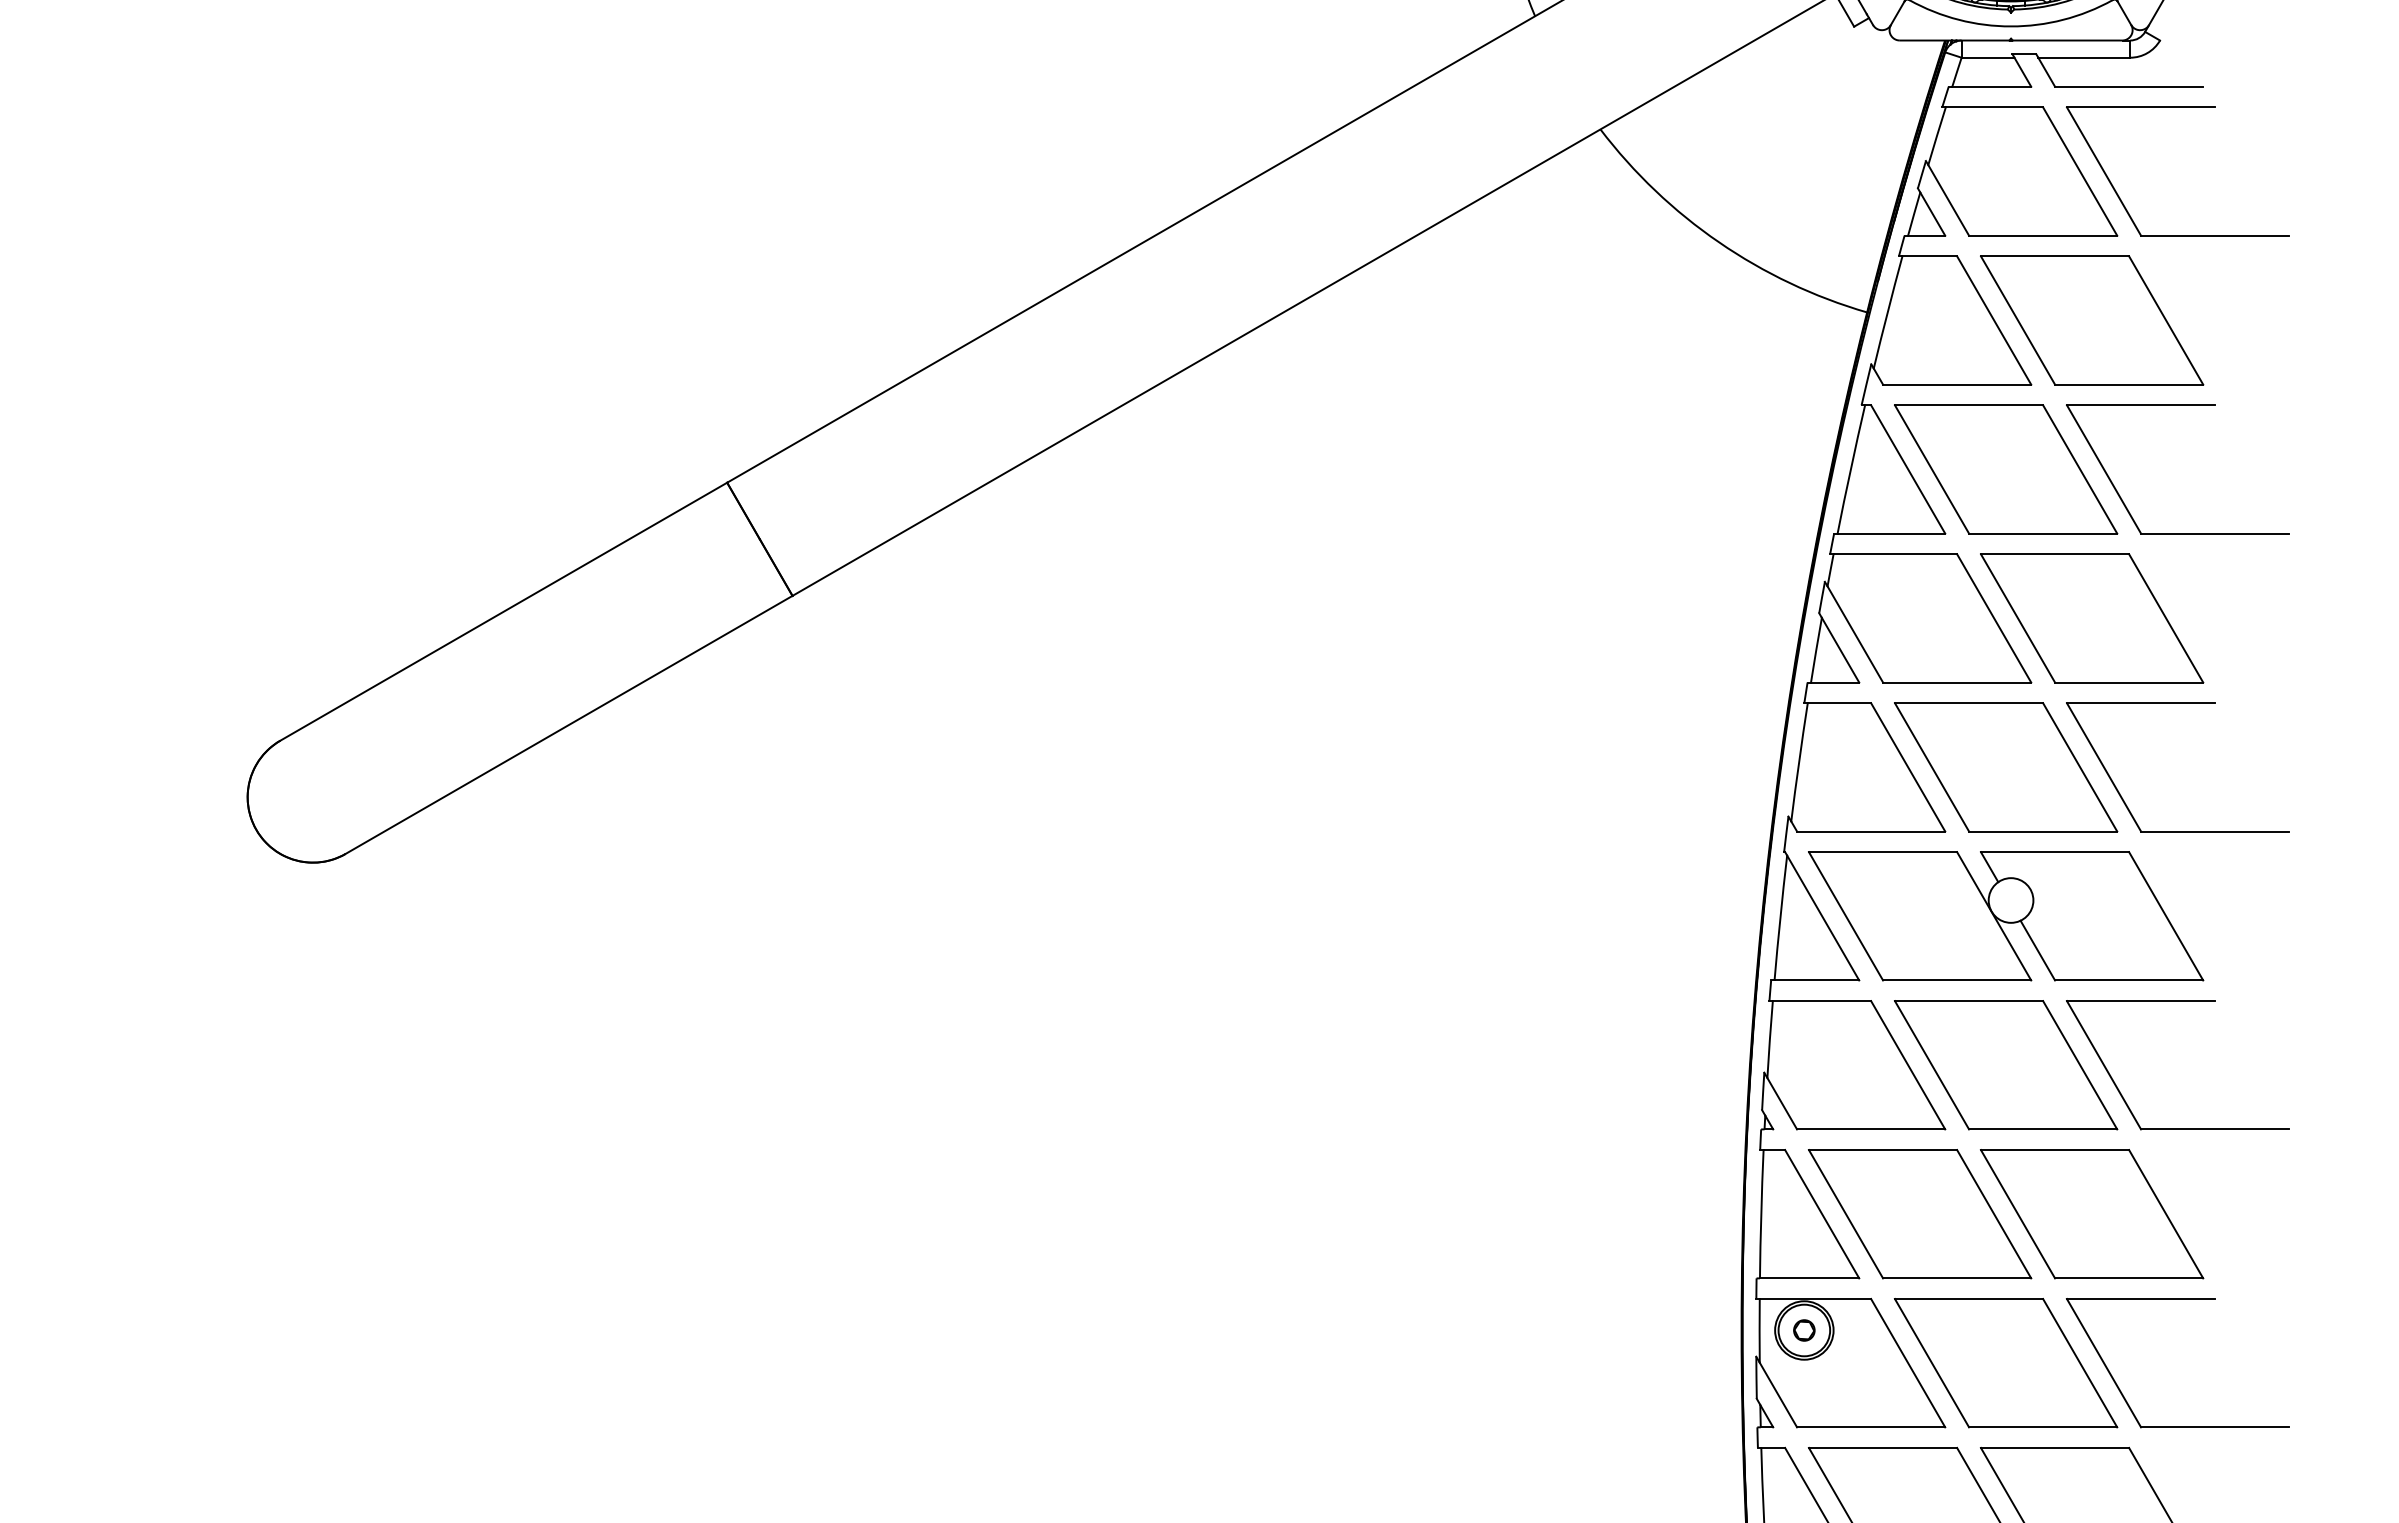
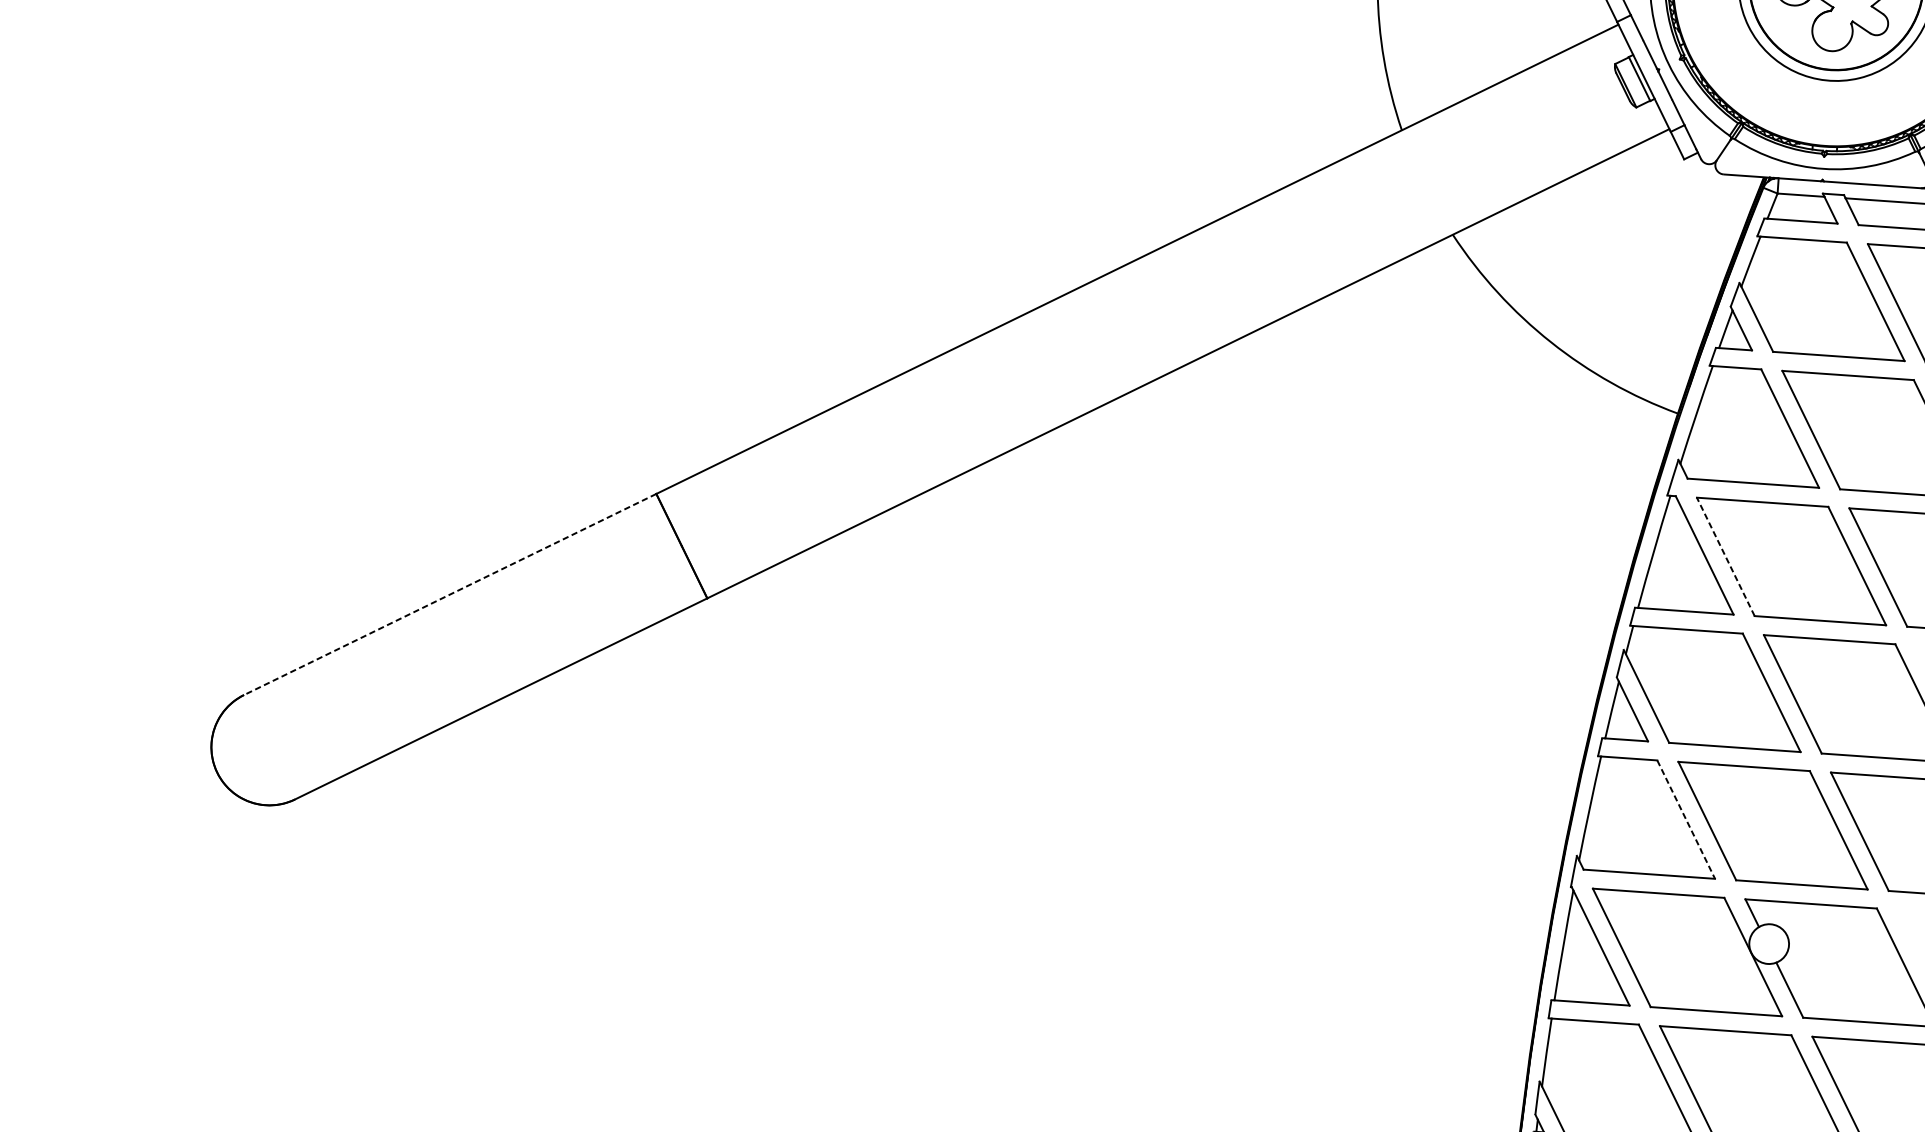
line: (1931, 469) -> (1725, 556), solid -> dashed
line: (503, 611) -> (449, 594), solid -> dashed
line: (1908, 767) -> (1686, 819), solid -> dashed

